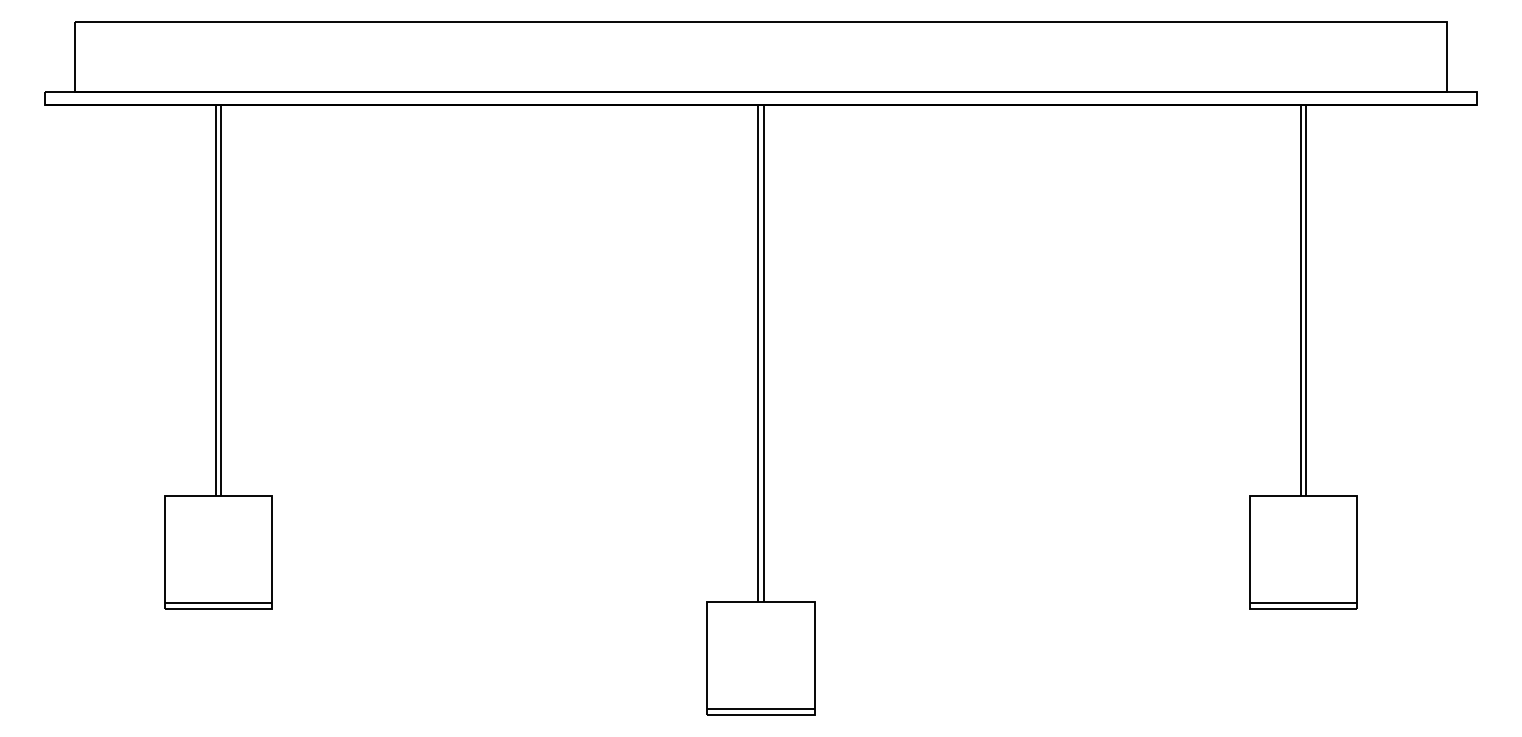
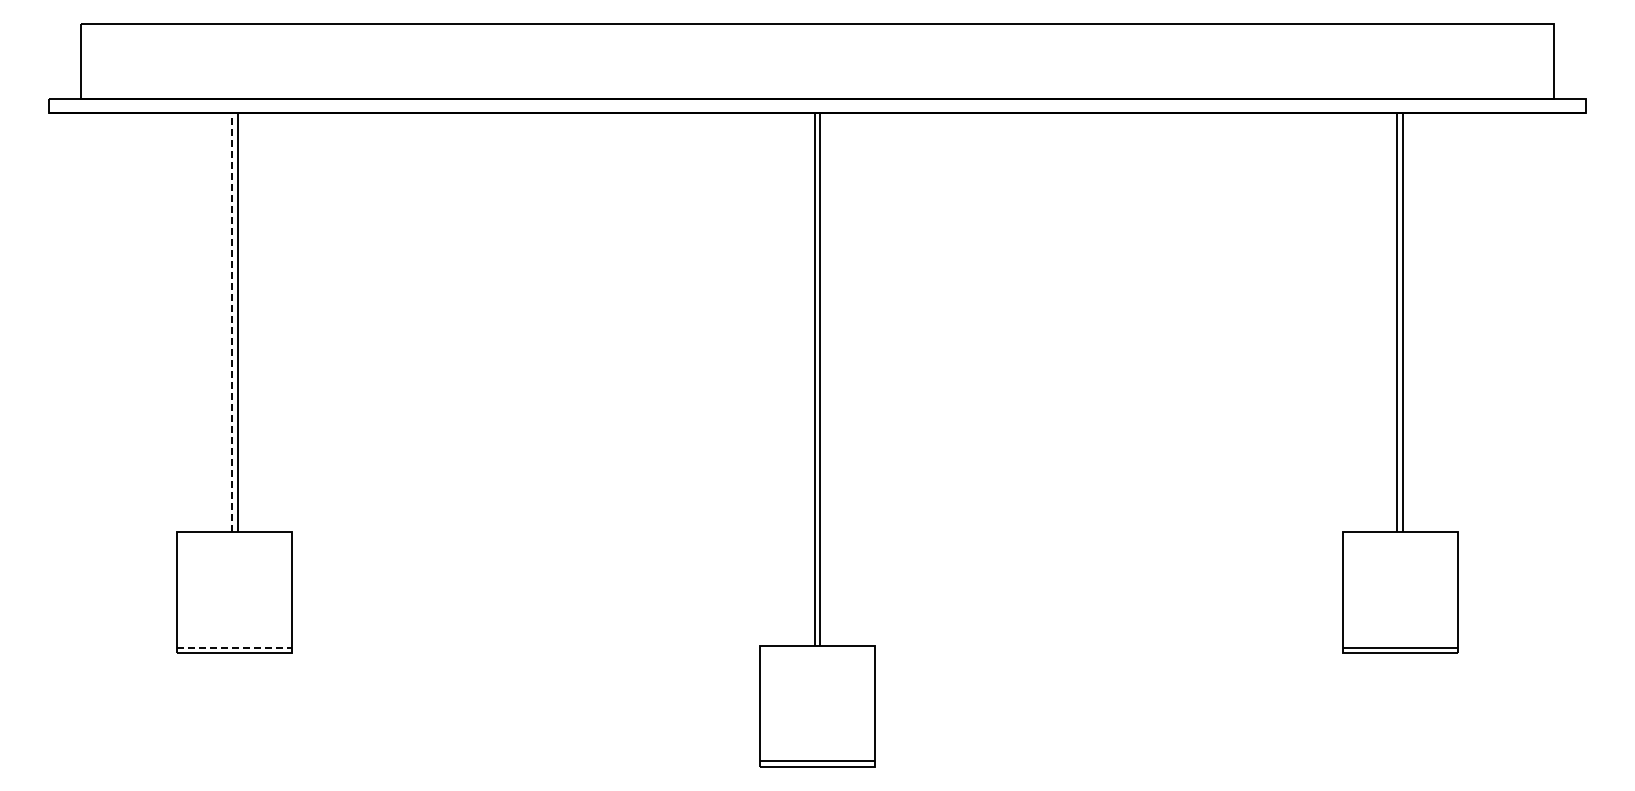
line: (215, 300) -> (231, 322), solid -> dashed
line: (218, 603) -> (234, 647), solid -> dashed

